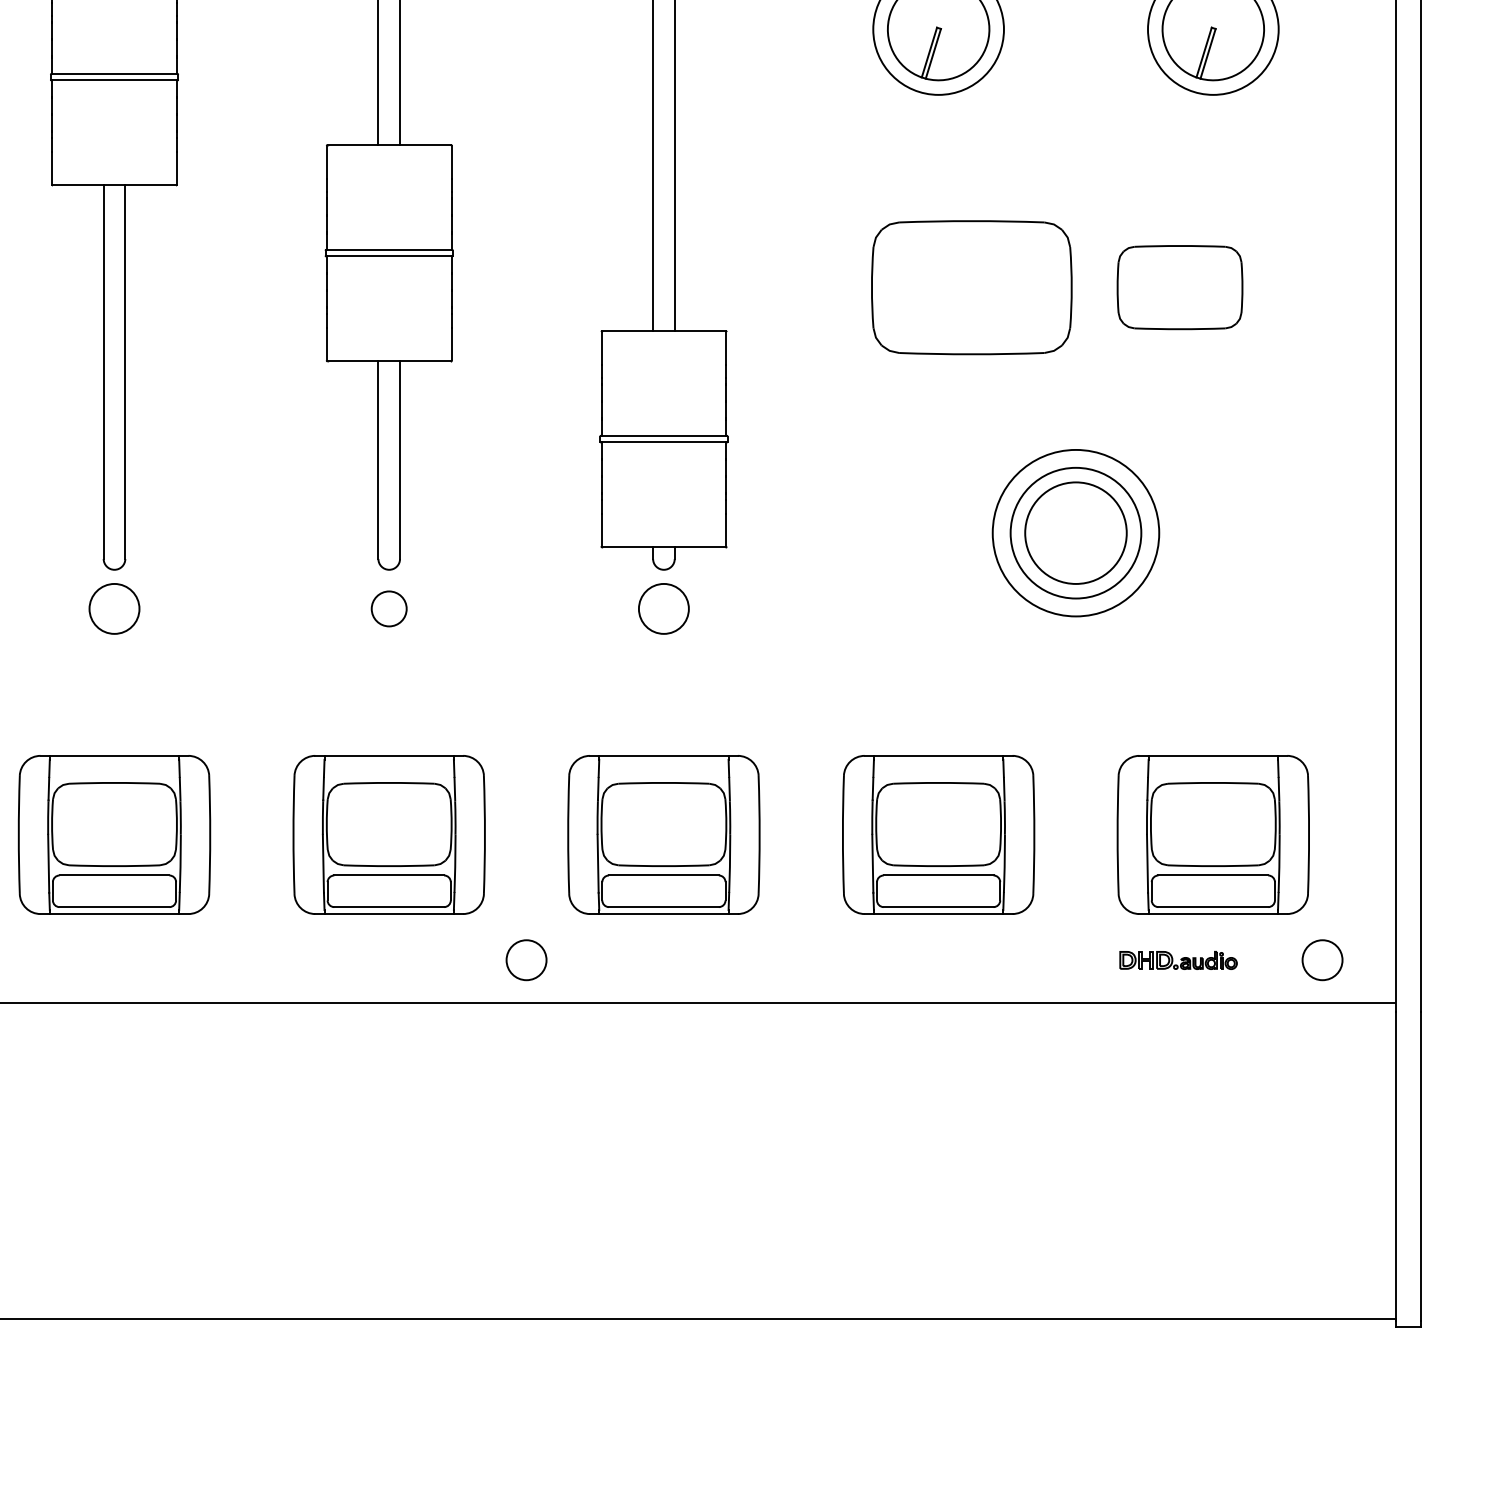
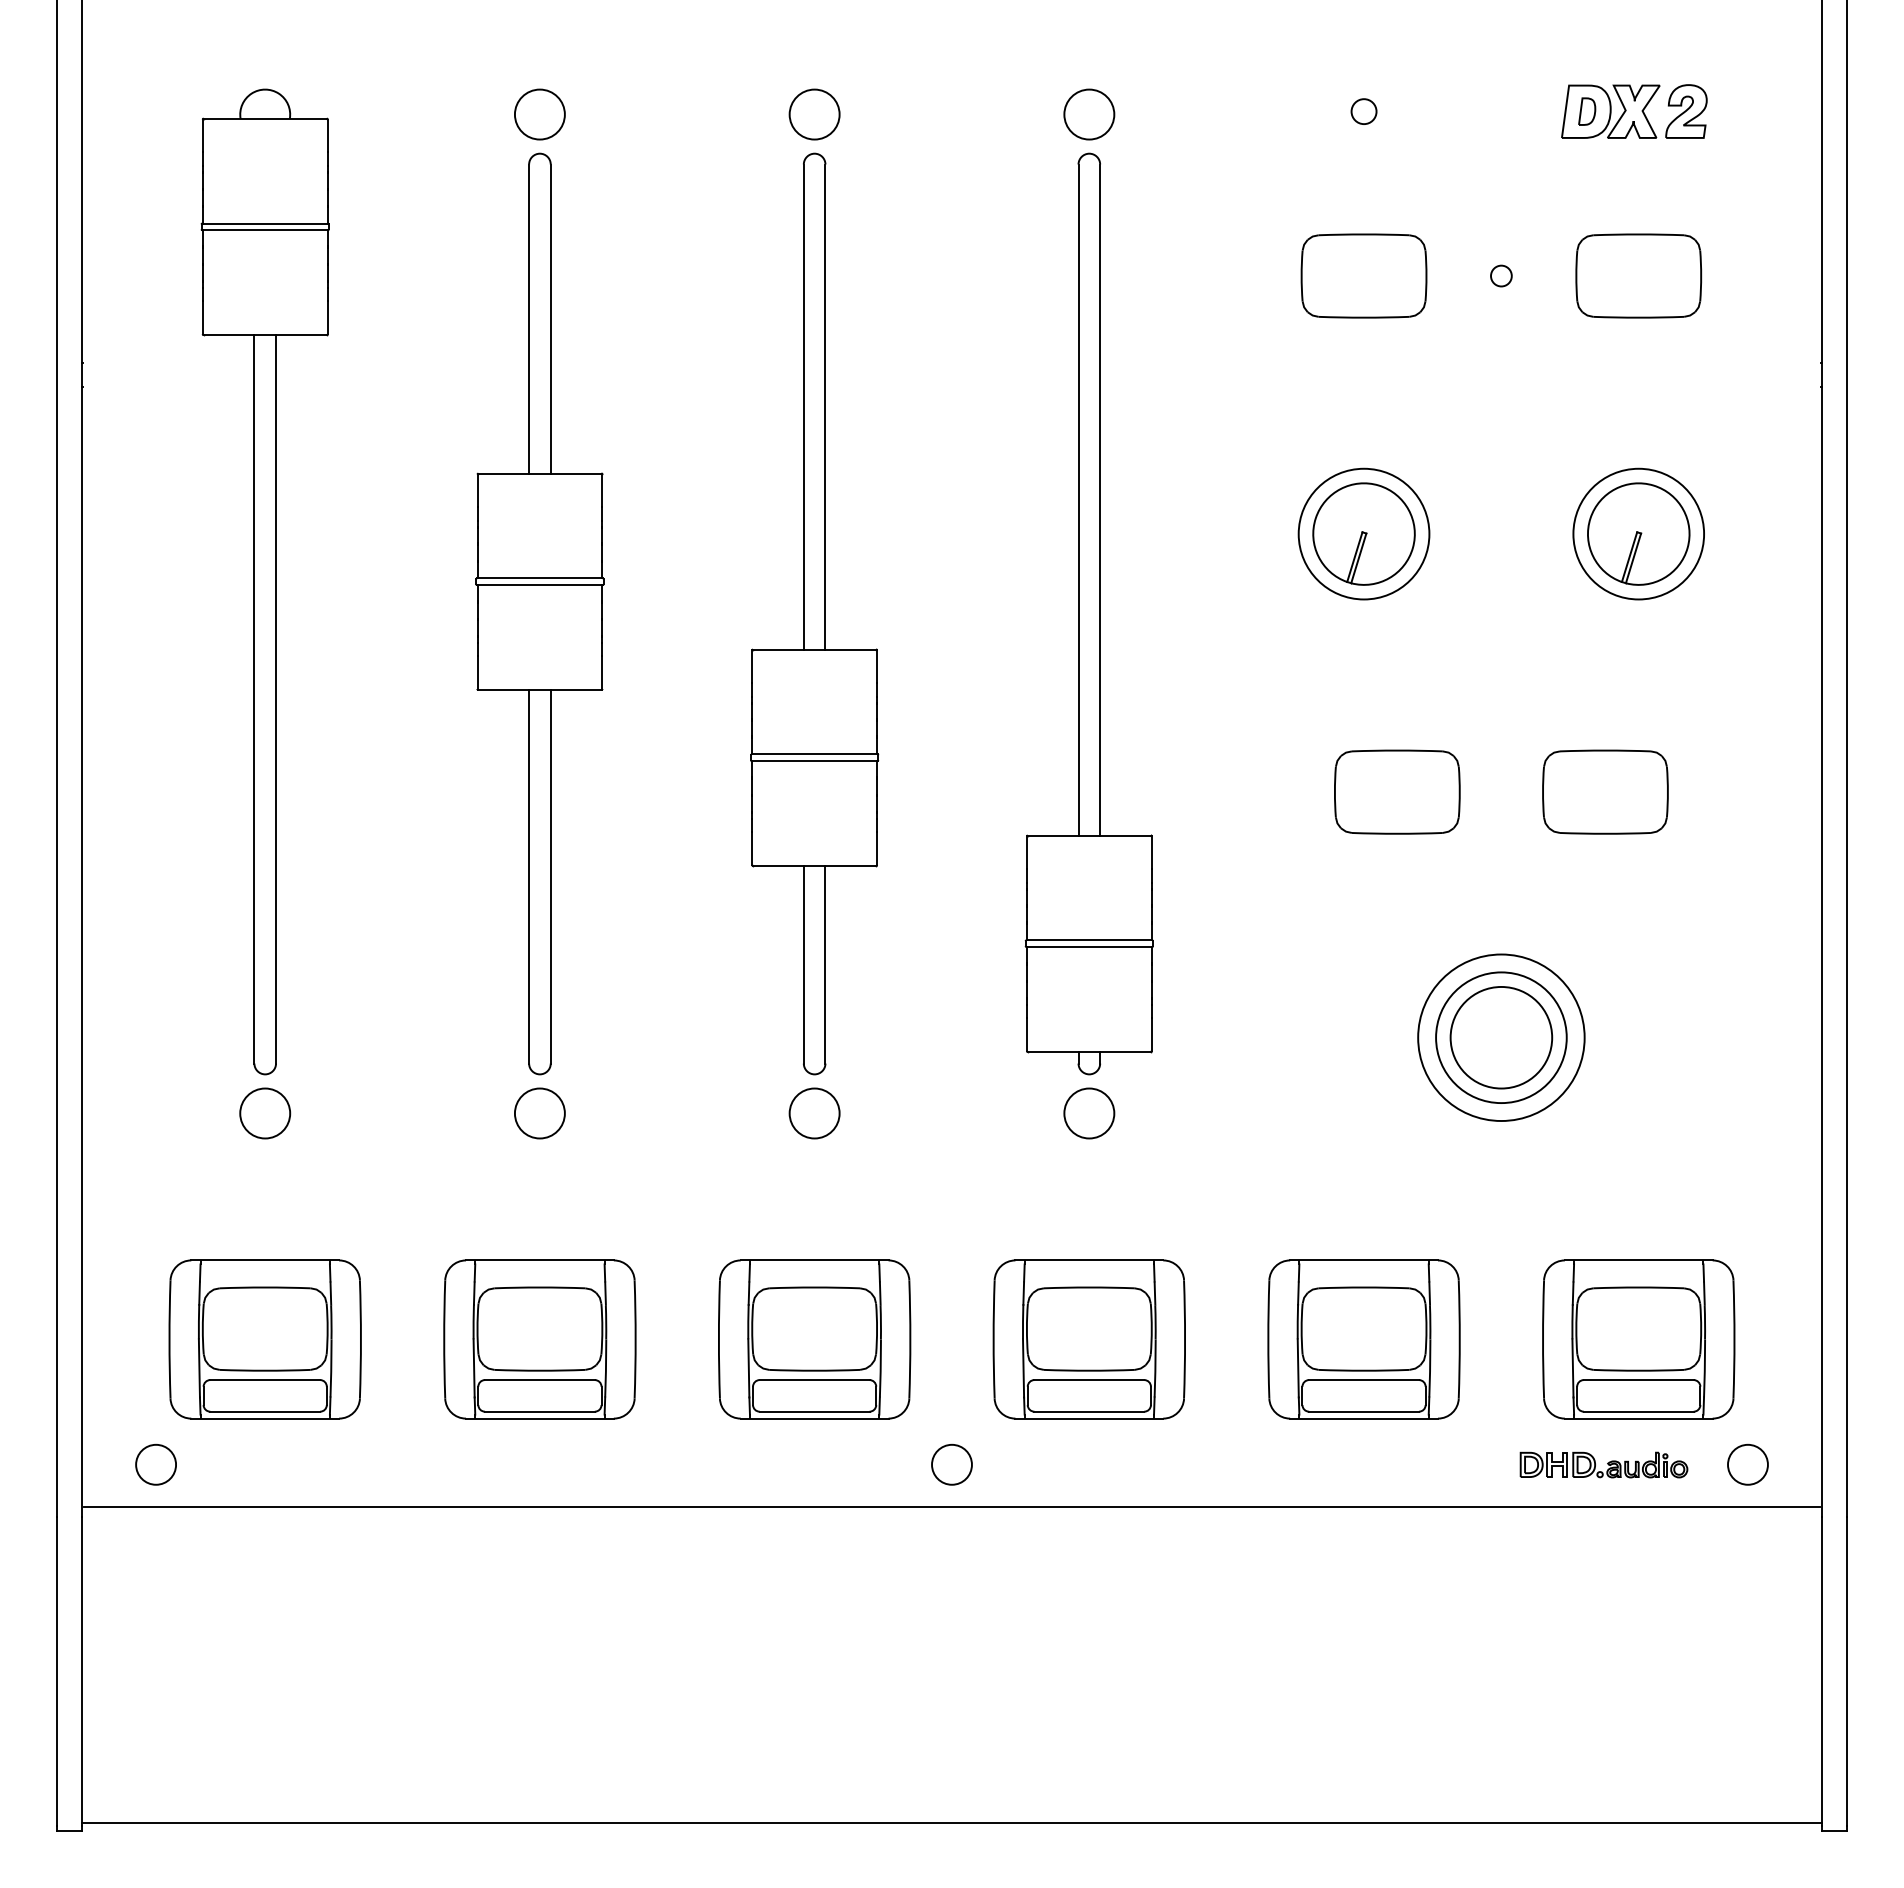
part: (972, 286) -> (1397, 791), size x0.62
circle: (389, 608) -> (814, 1113), size x1.43
part: (1178, 959) -> (1603, 1464), size x1.43

